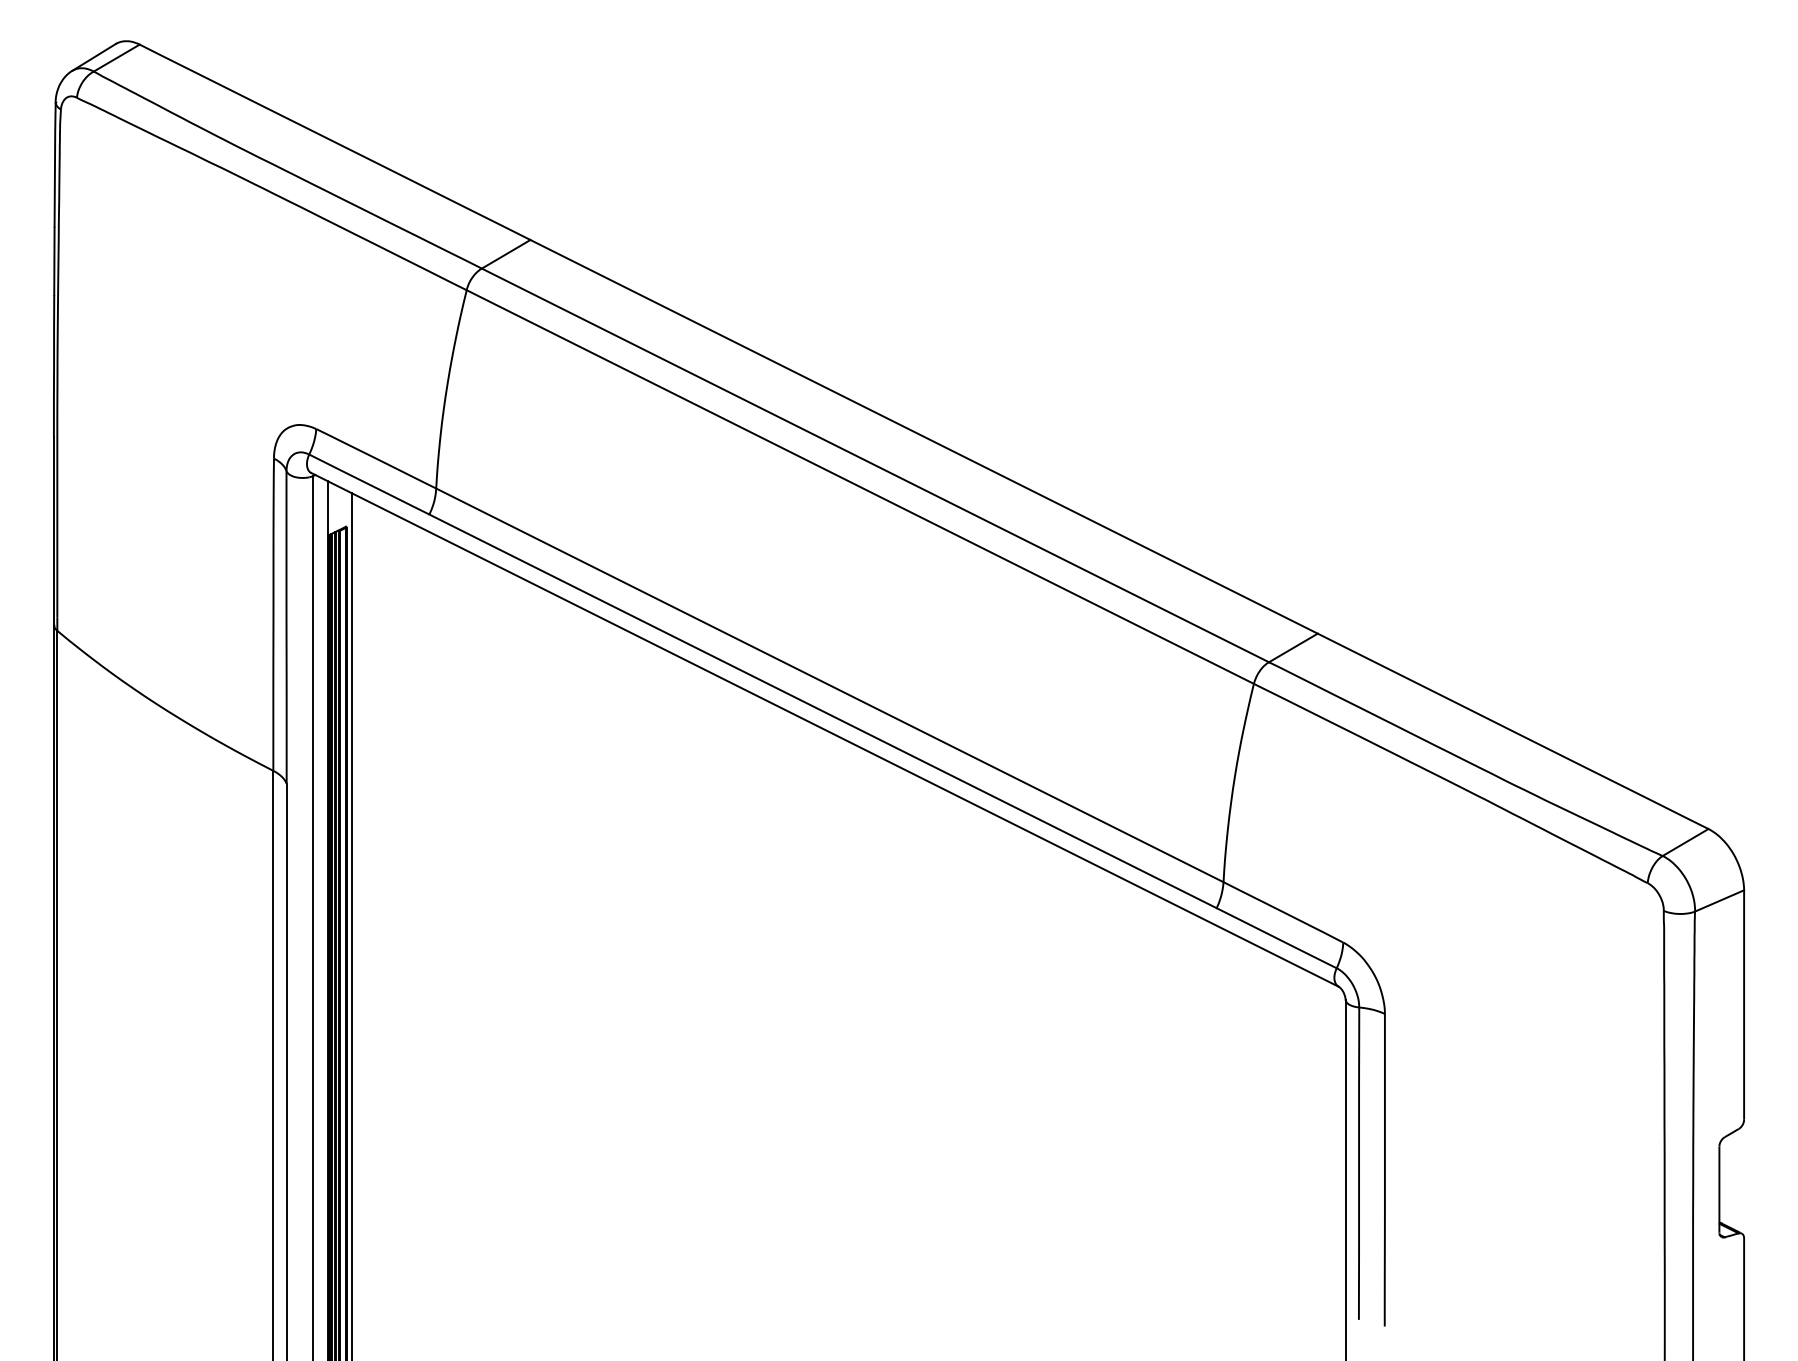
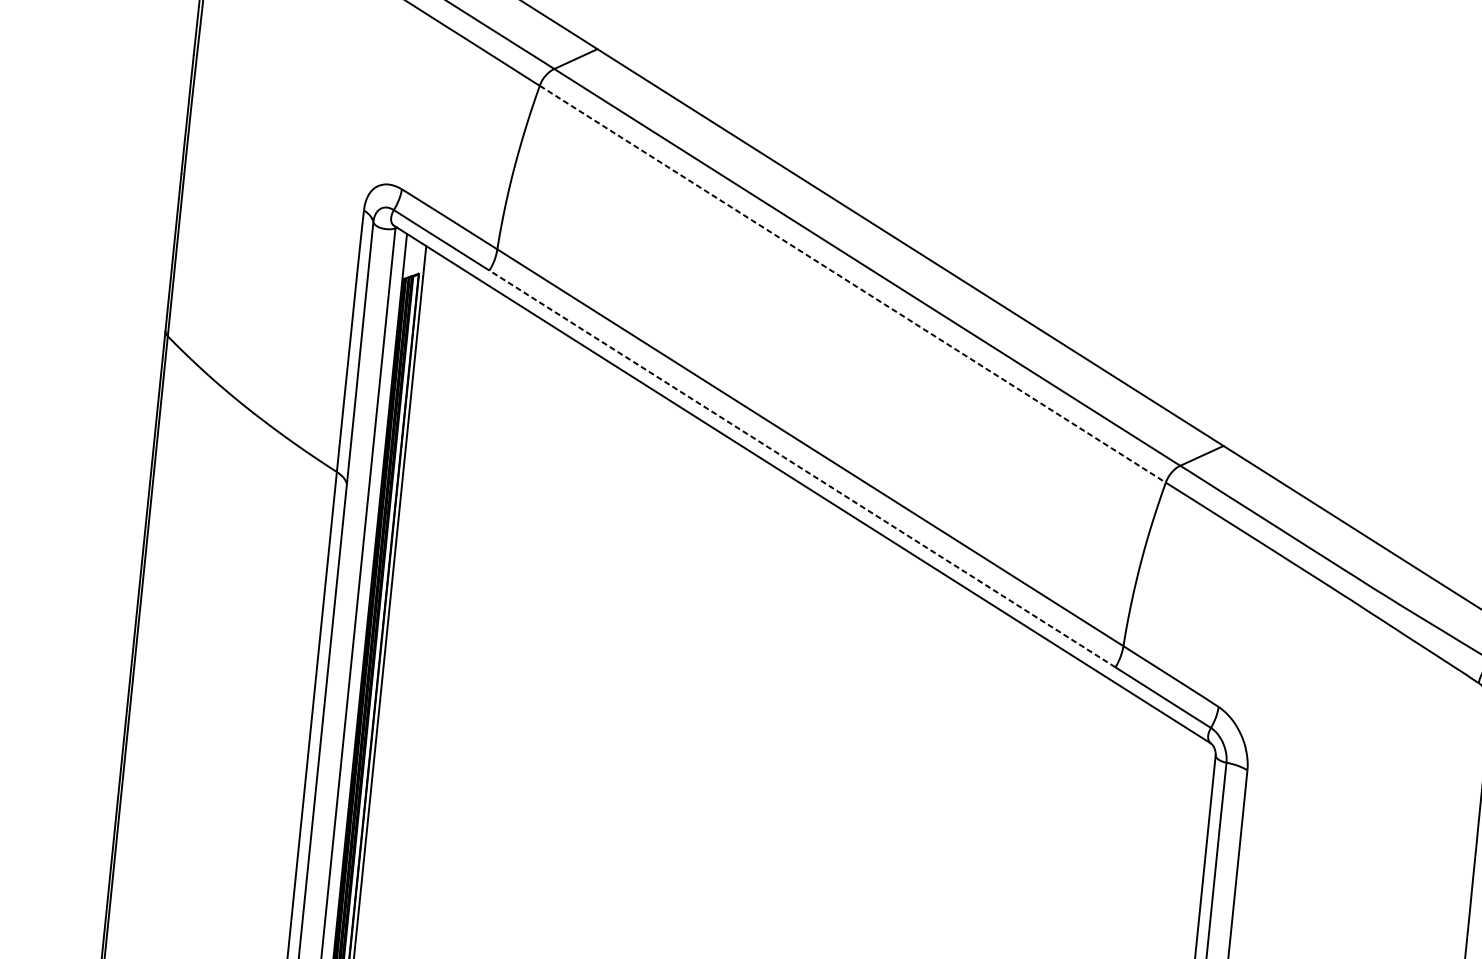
line: (860, 487) -> (852, 284), solid -> dashed
line: (822, 711) -> (802, 469), solid -> dashed

